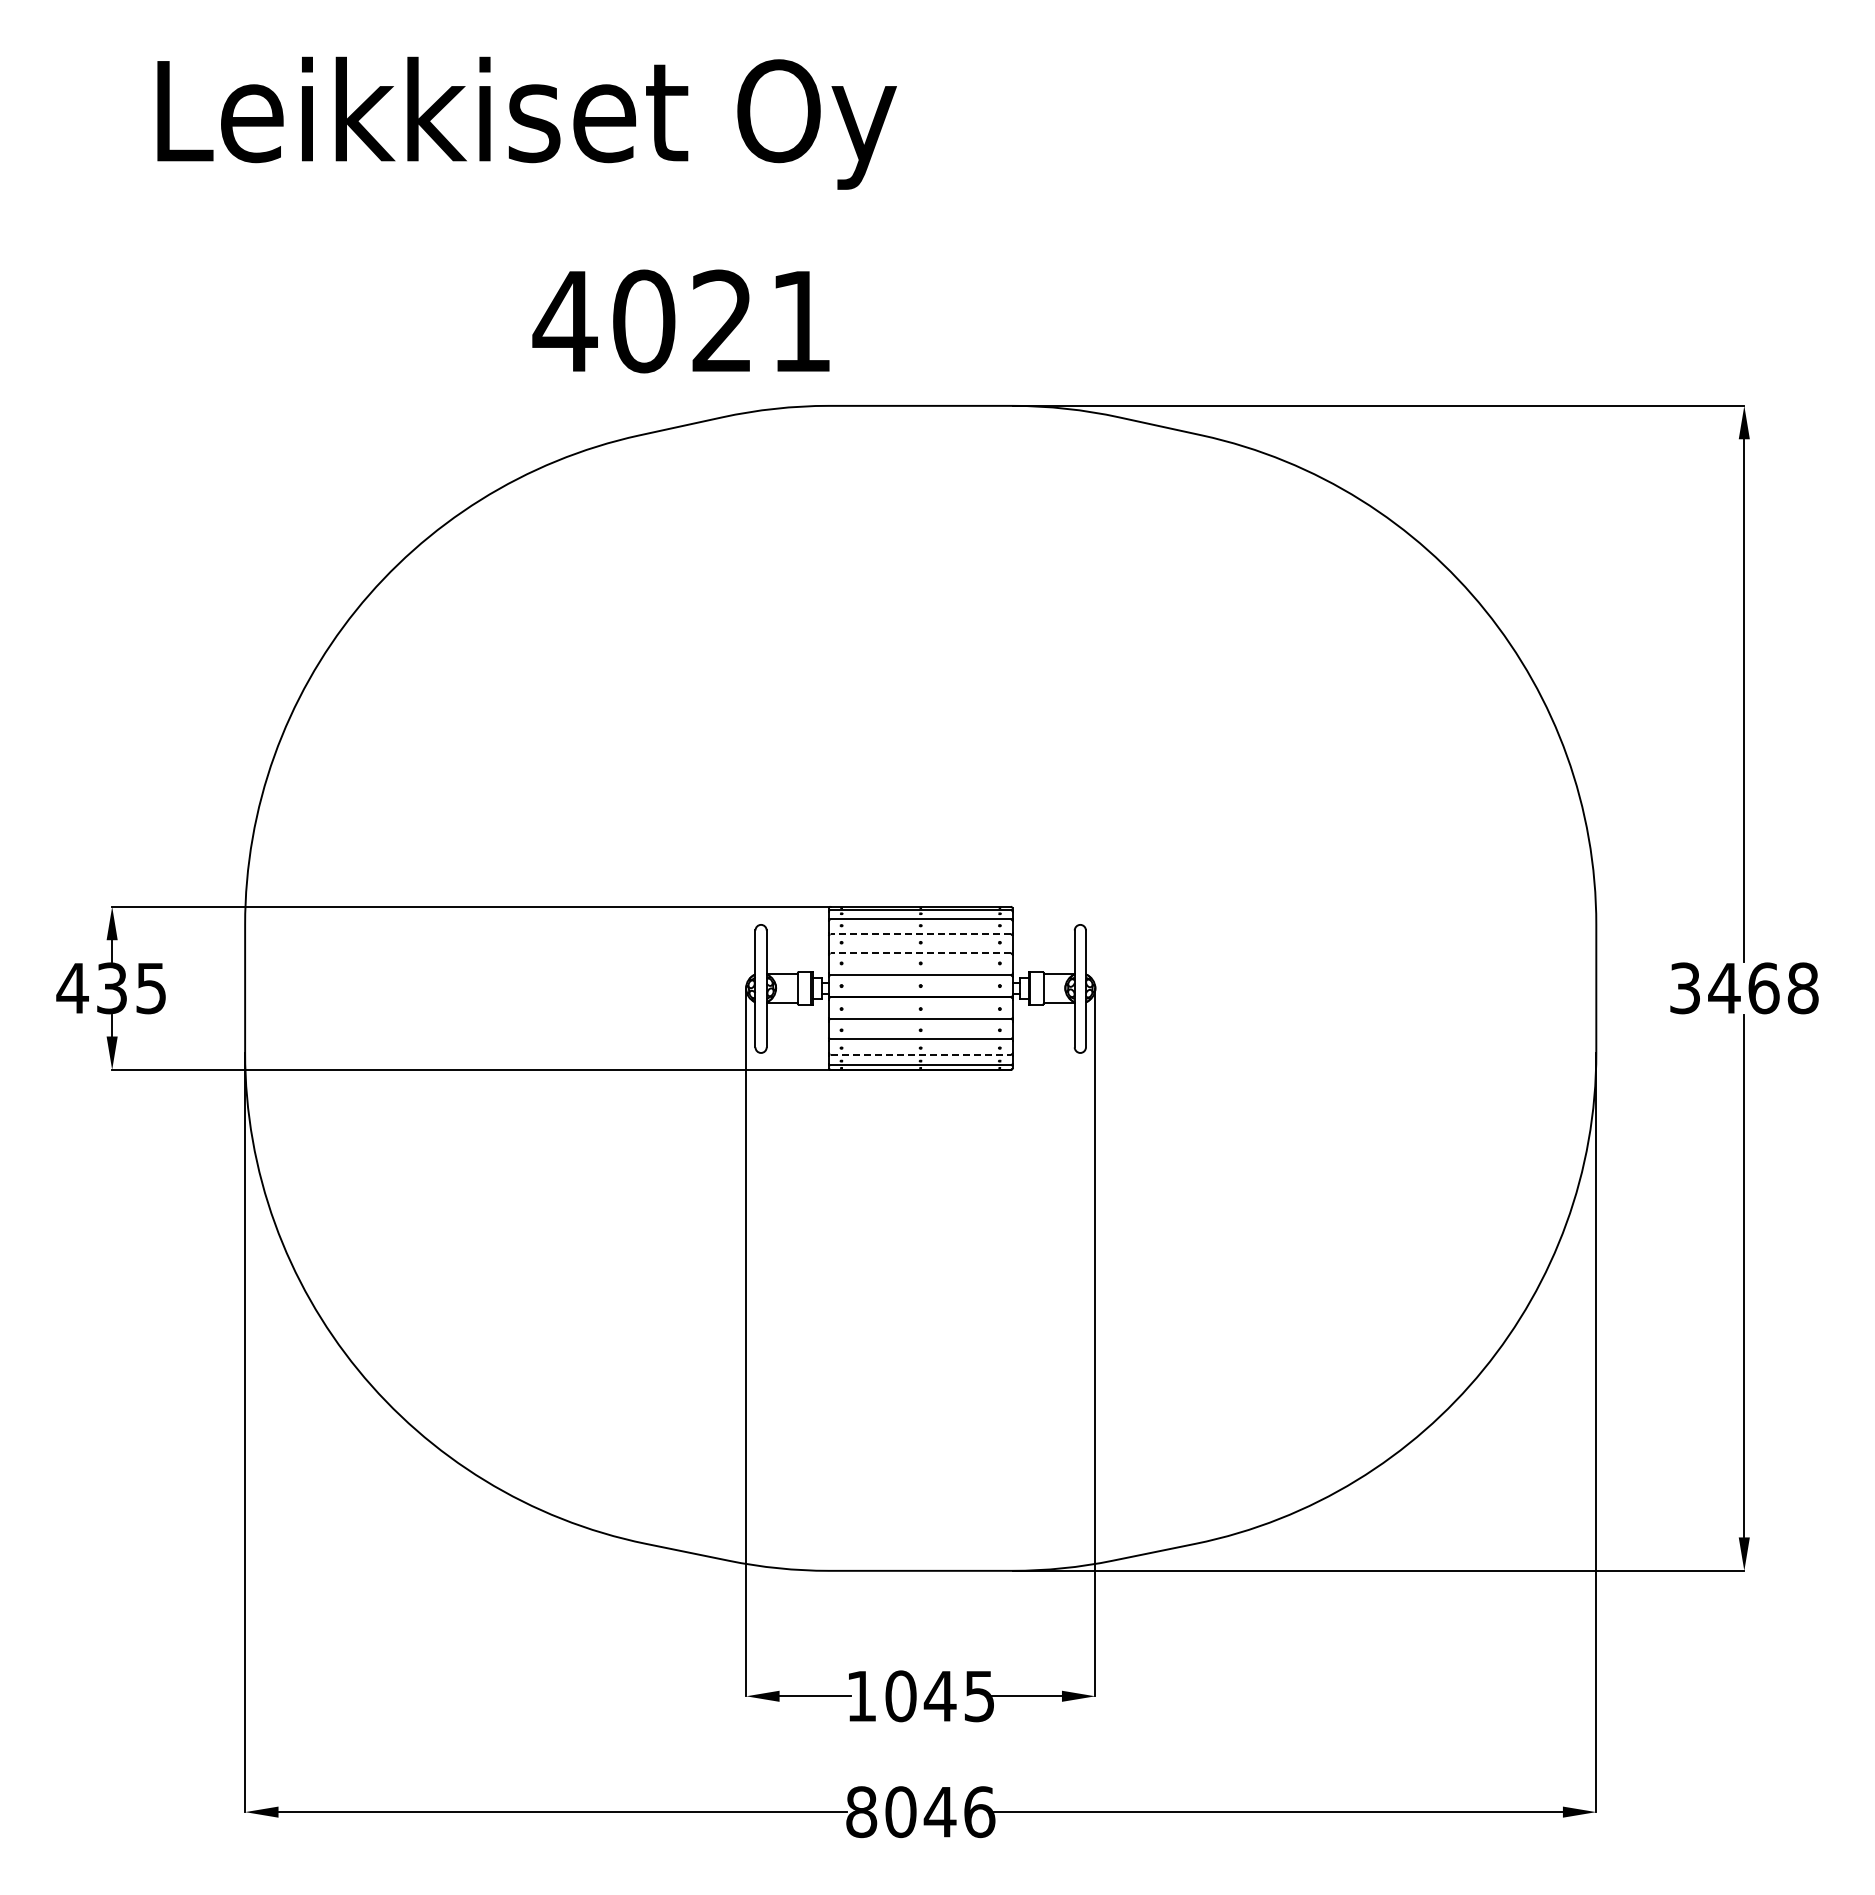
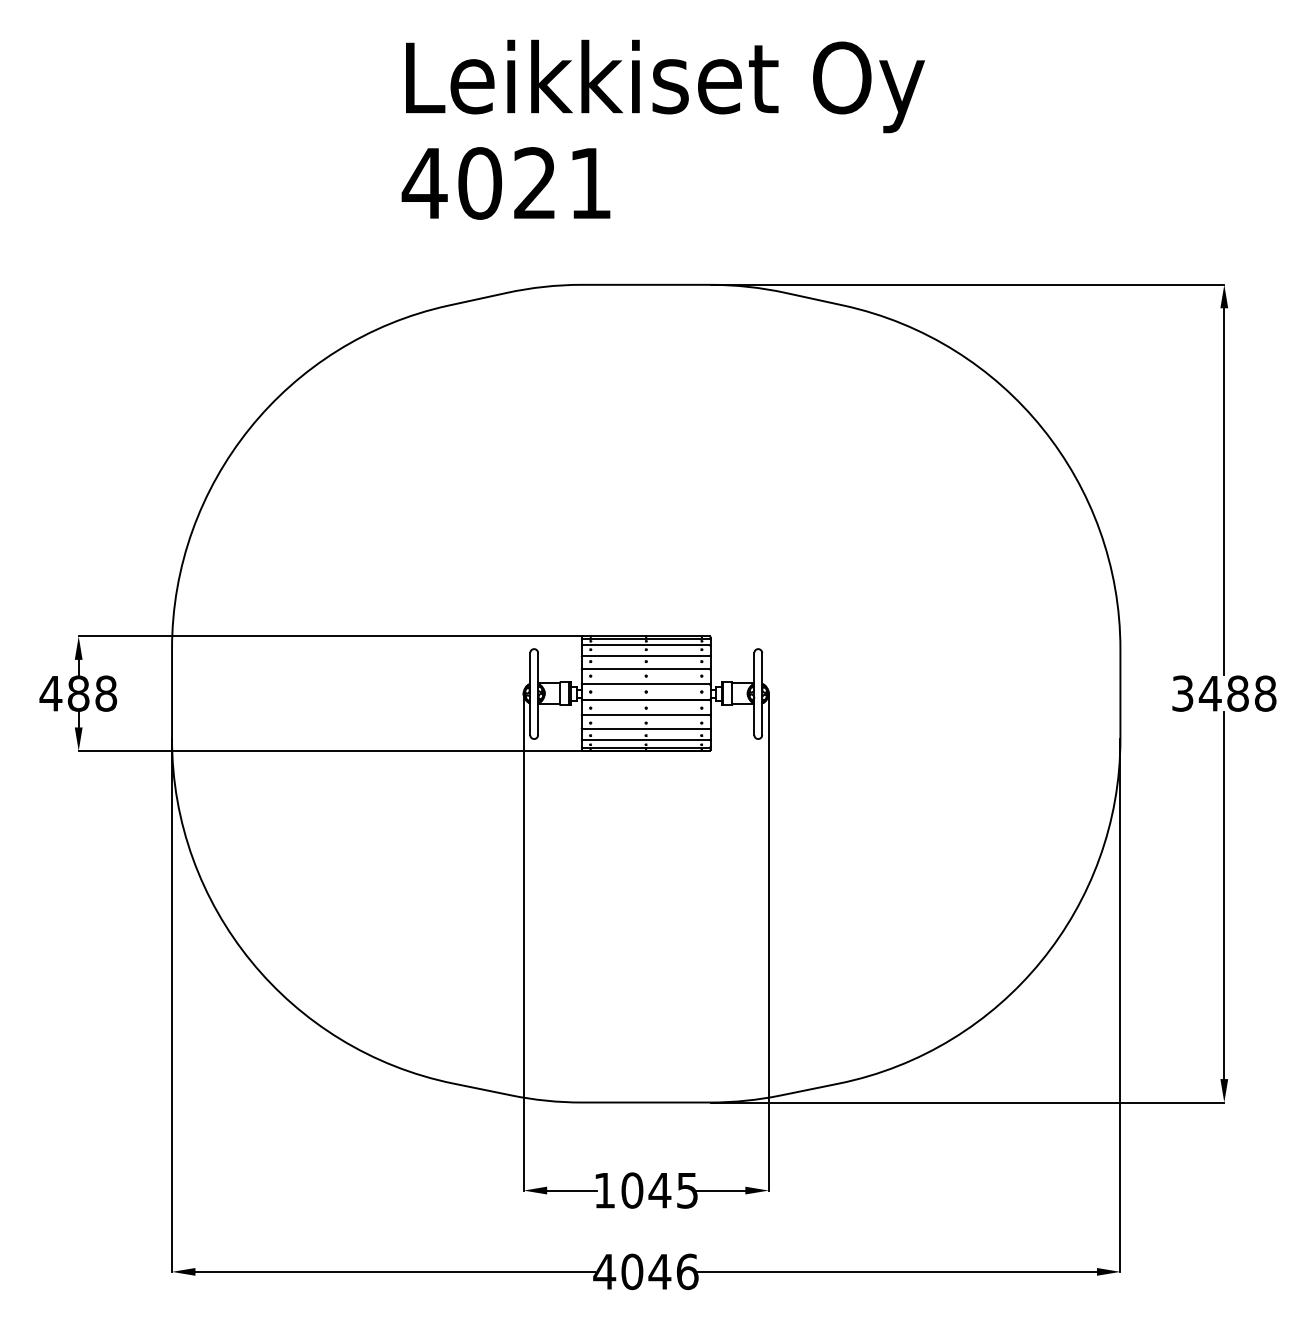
text: (526, 122) -> (665, 85), moved
text: (680, 321) -> (505, 183), moved
line: (920, 934) -> (646, 655), dashed -> solid
line: (920, 953) -> (646, 669), dashed -> solid
text: (131, 988) -> (92, 693), 435 -> 488
text: (1763, 988) -> (1237, 693), 3468 -> 3488
line: (921, 1054) -> (646, 740), dashed -> solid
text: (861, 1812) -> (604, 1272), 8046 -> 4046

